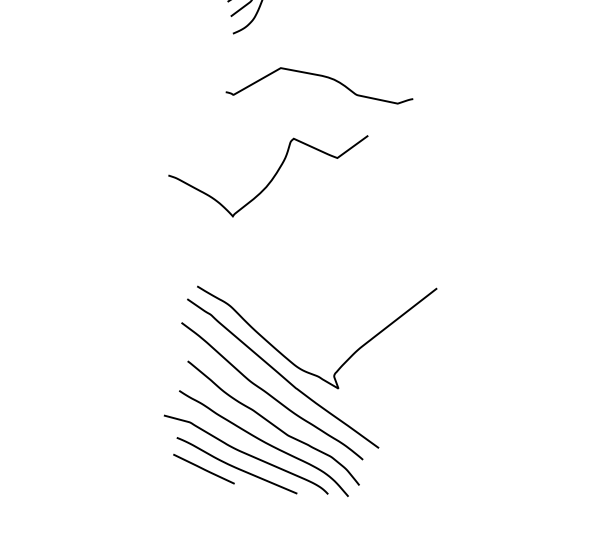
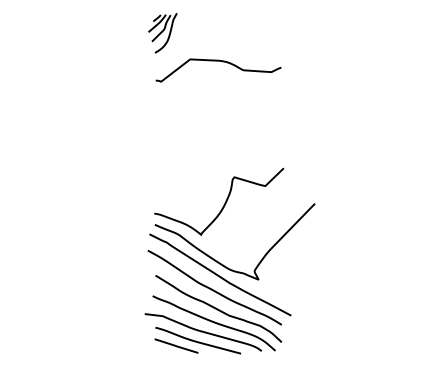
curve: (327, 79) -> (222, 62), moved
curve: (272, 176) -> (223, 204), moved

